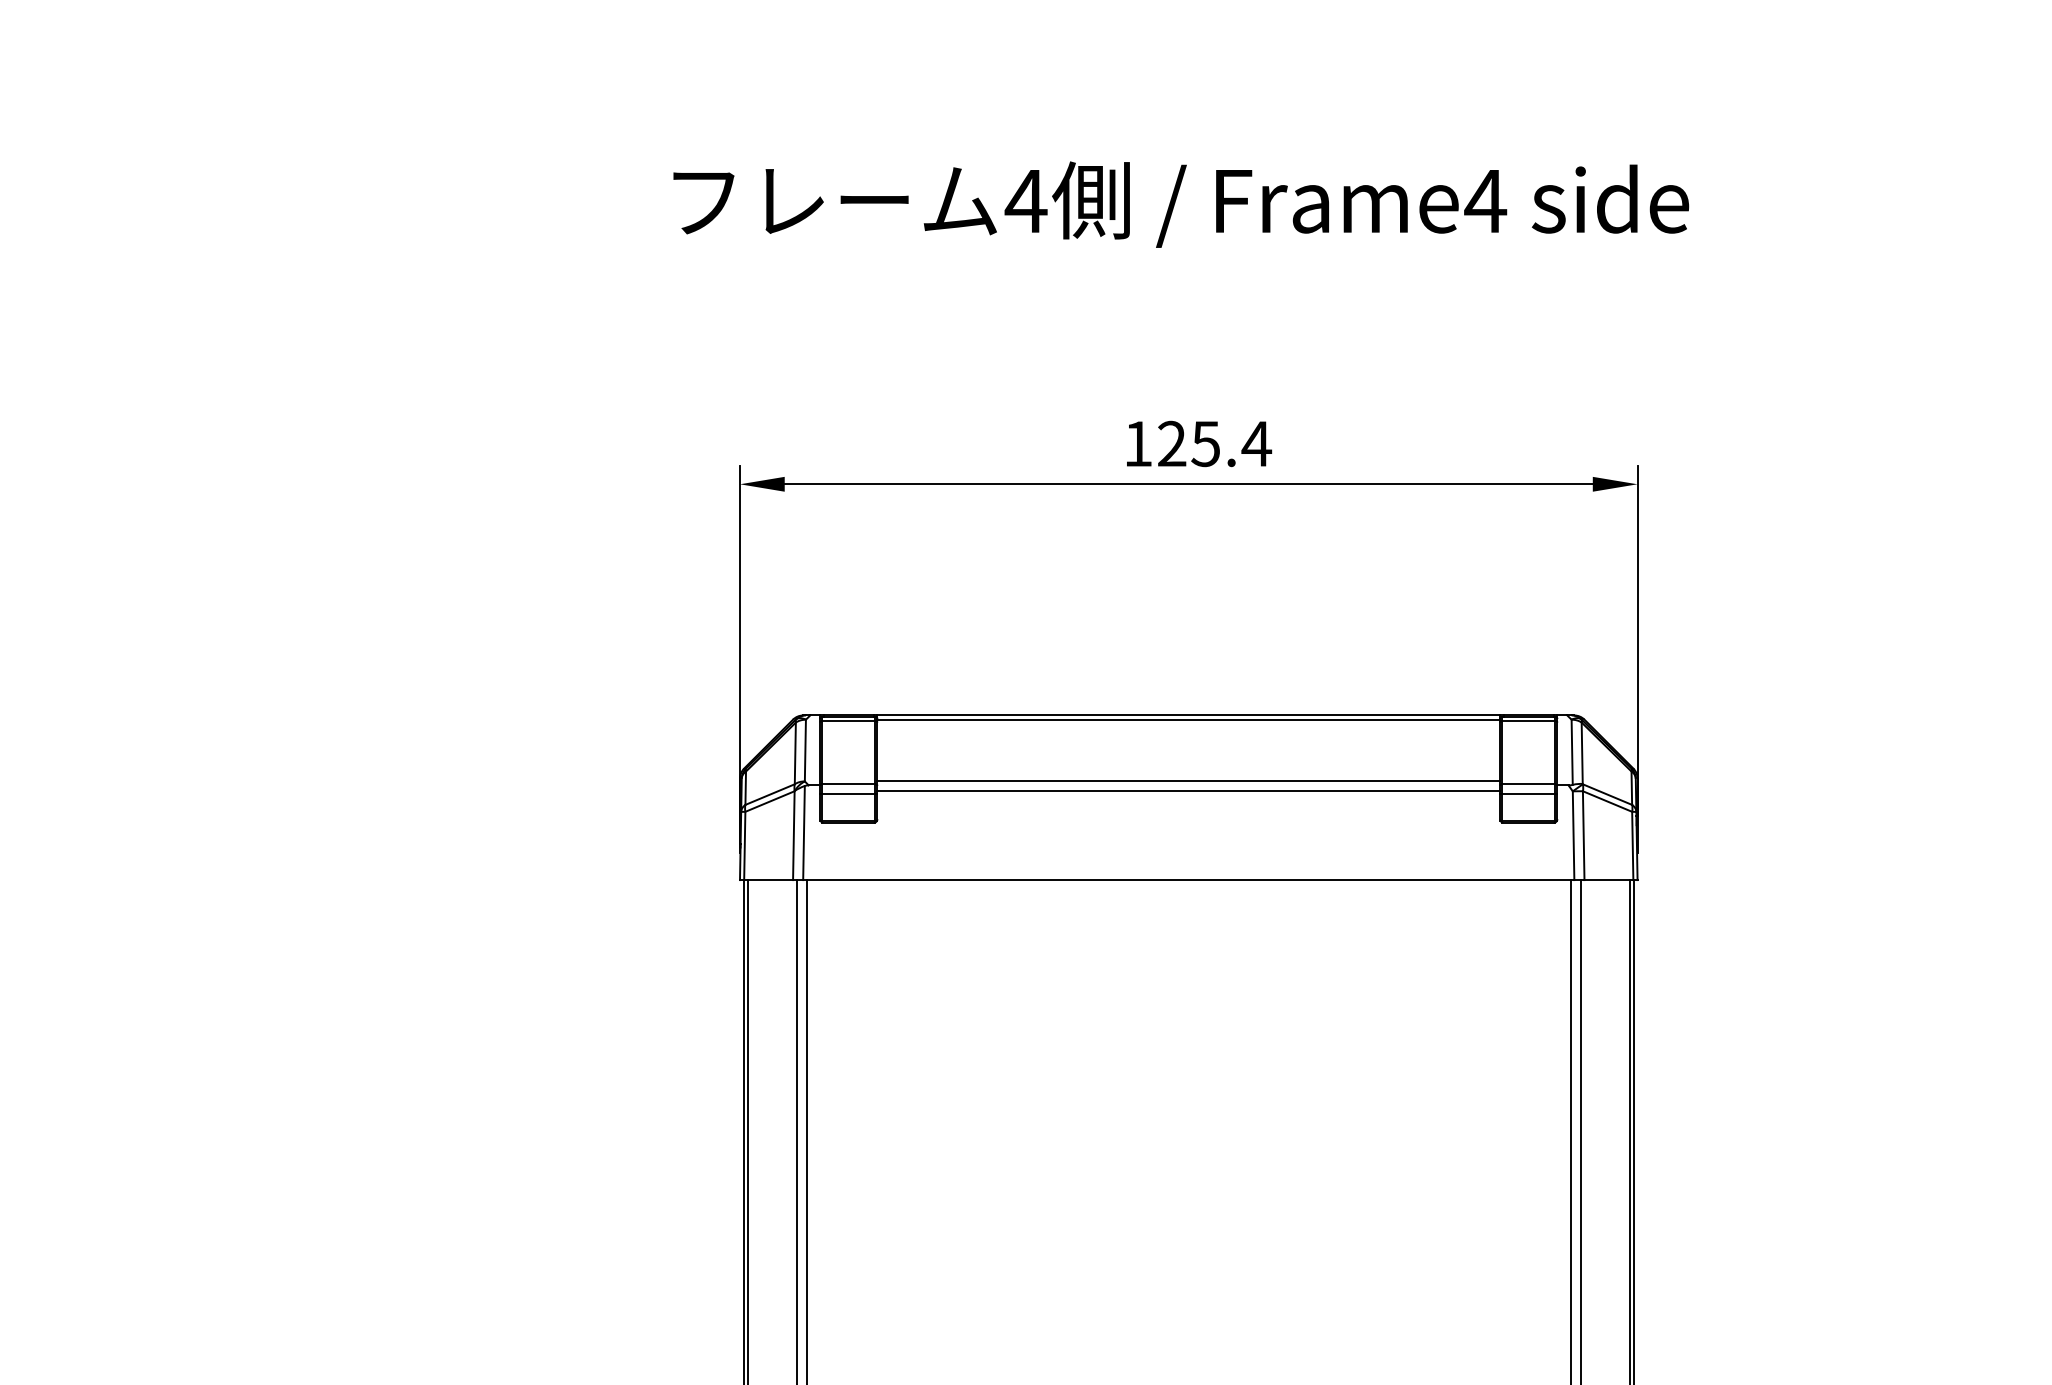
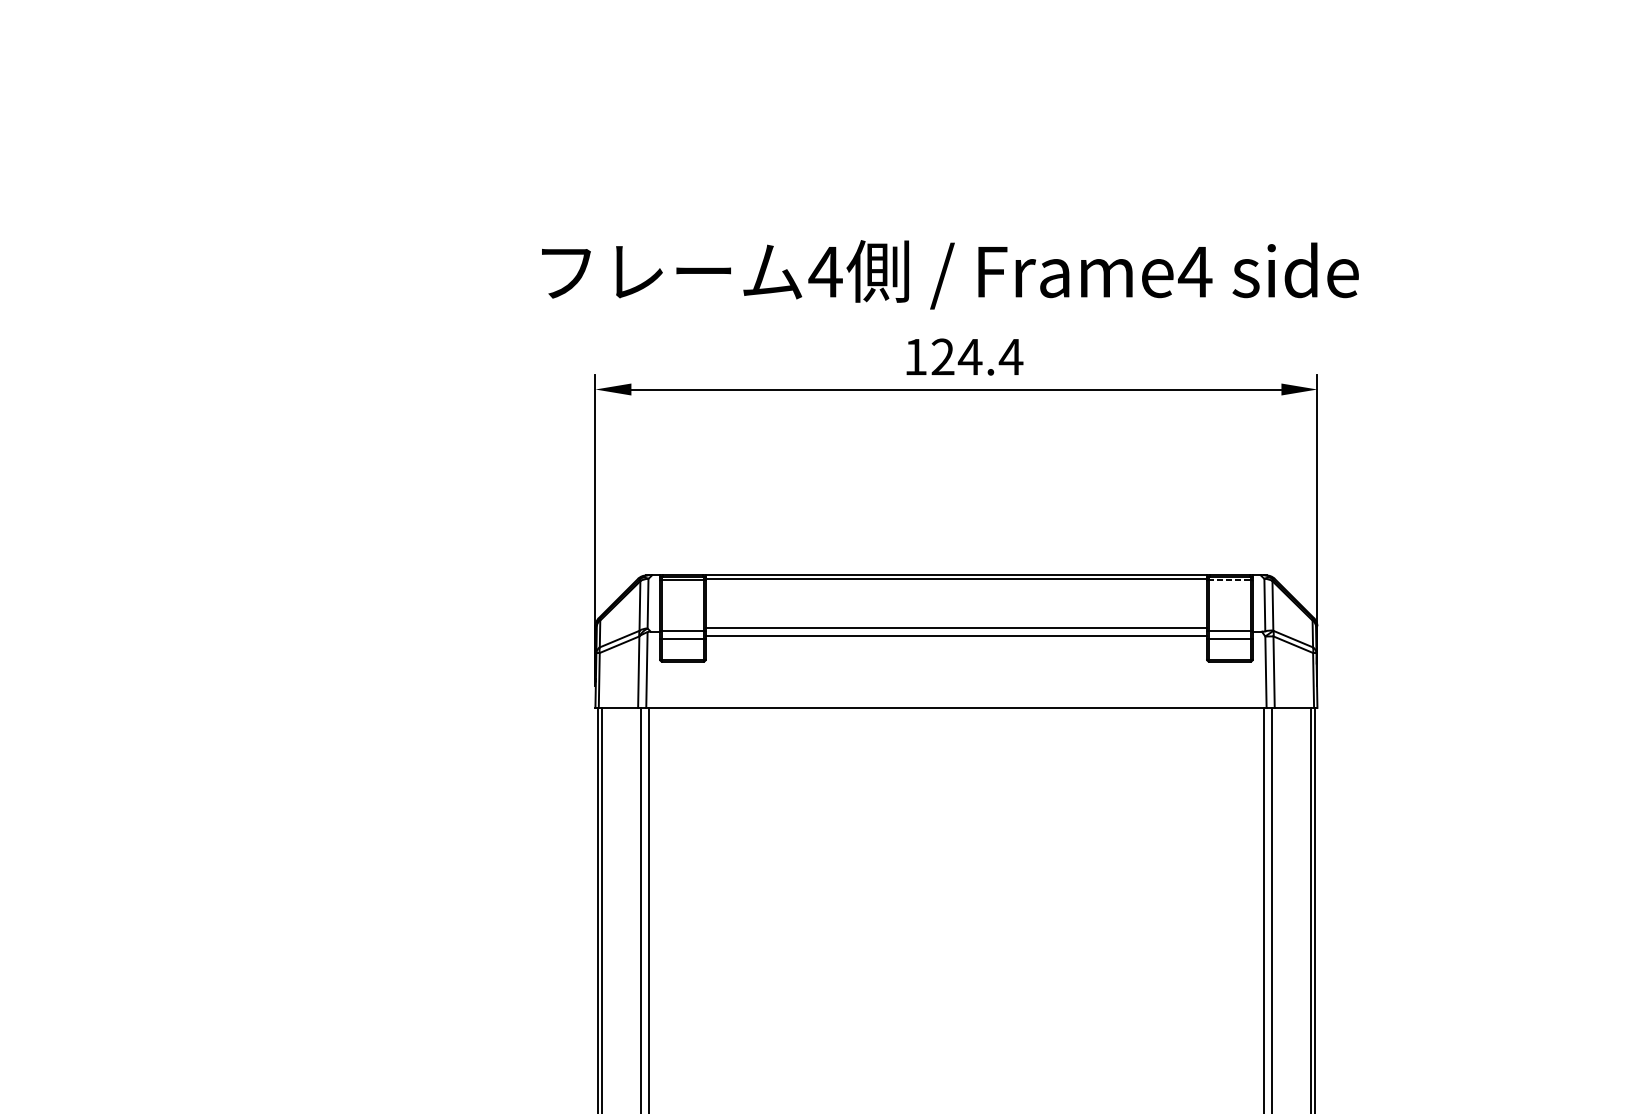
text: (1181, 204) -> (950, 274), moved
text: (1205, 444) -> (969, 357), 125.4 -> 124.4
line: (1529, 721) -> (1230, 580), solid -> dashed

